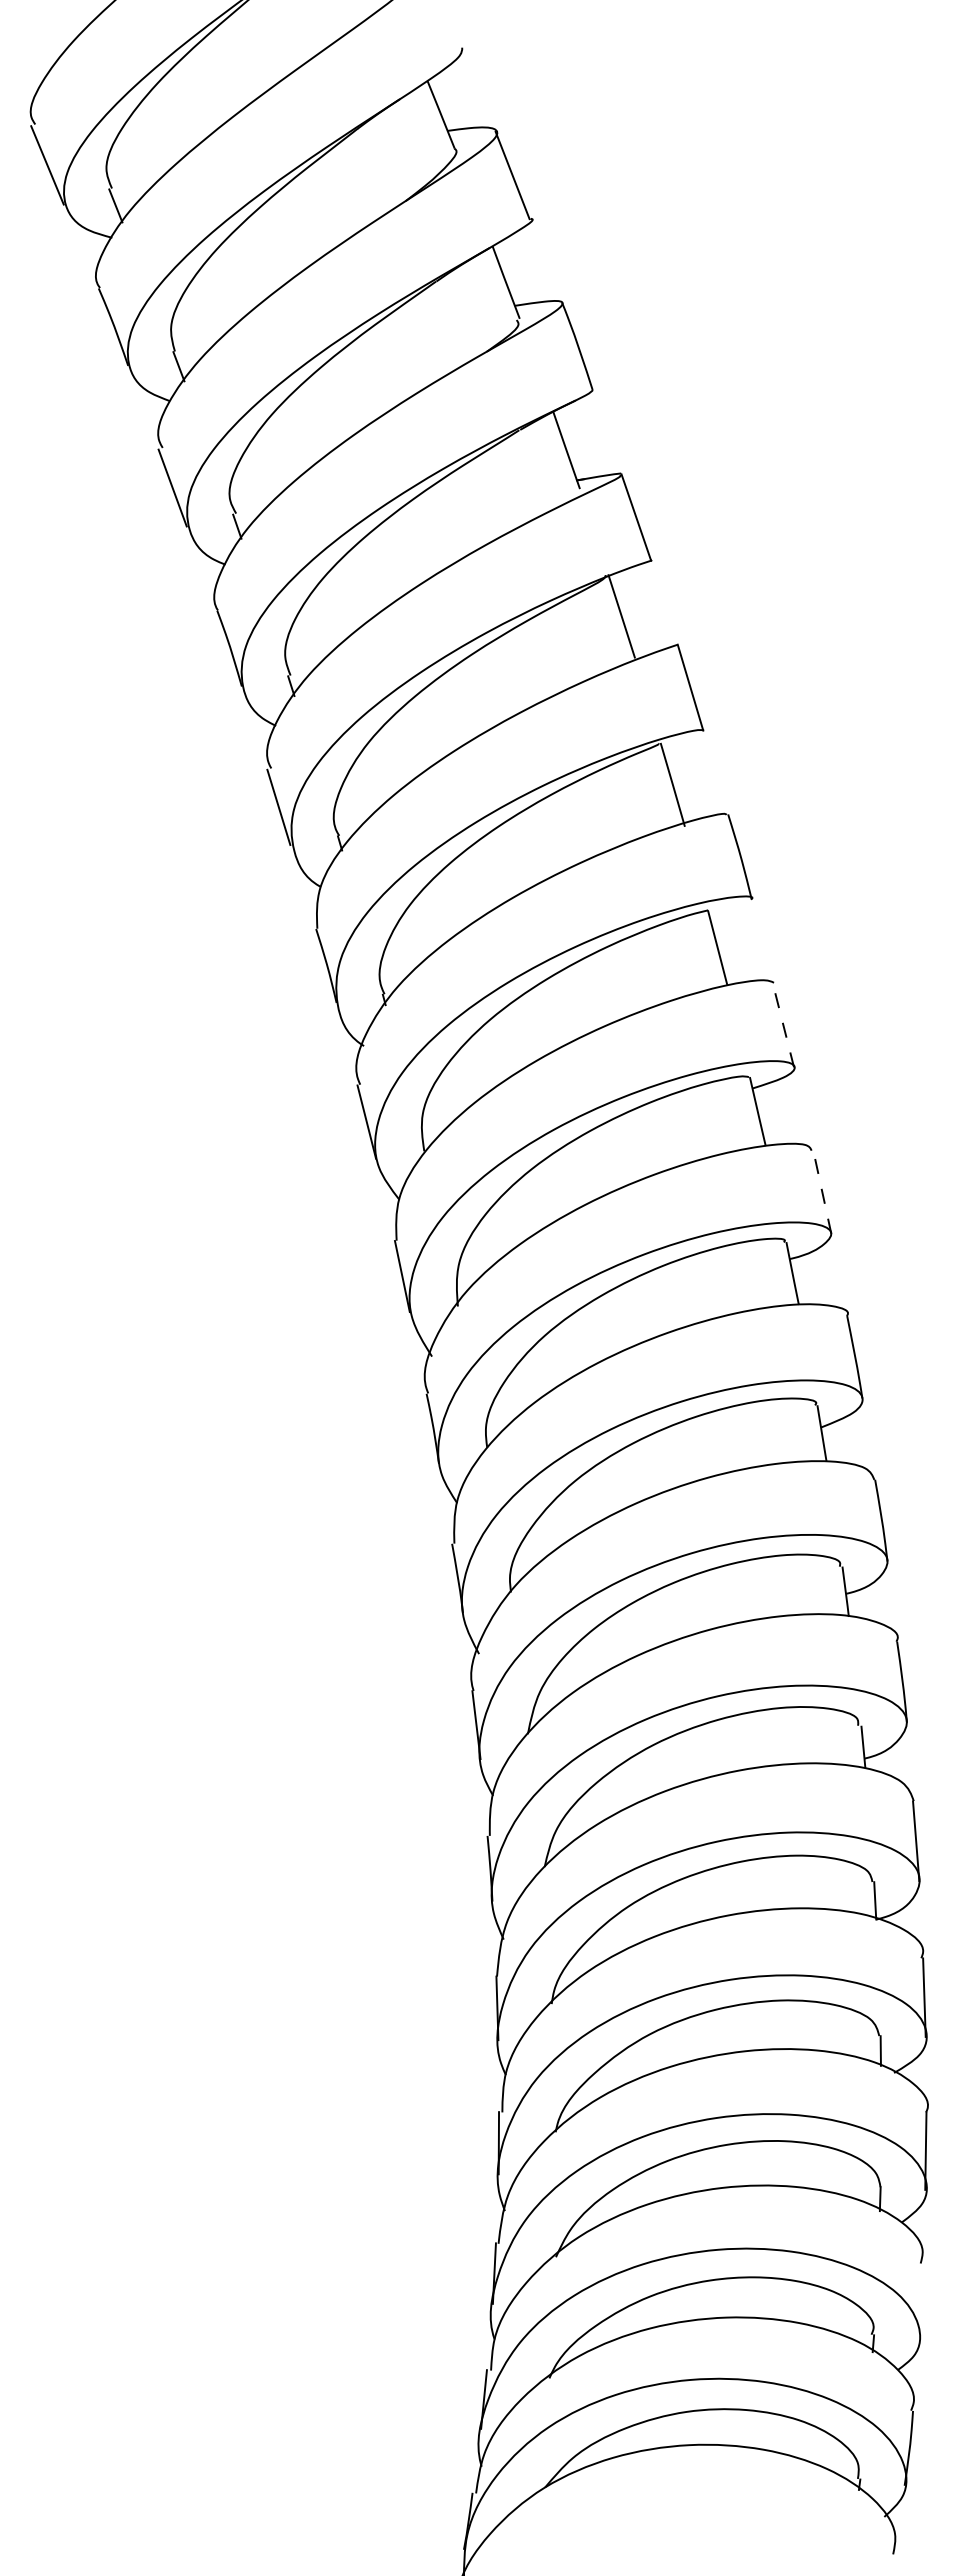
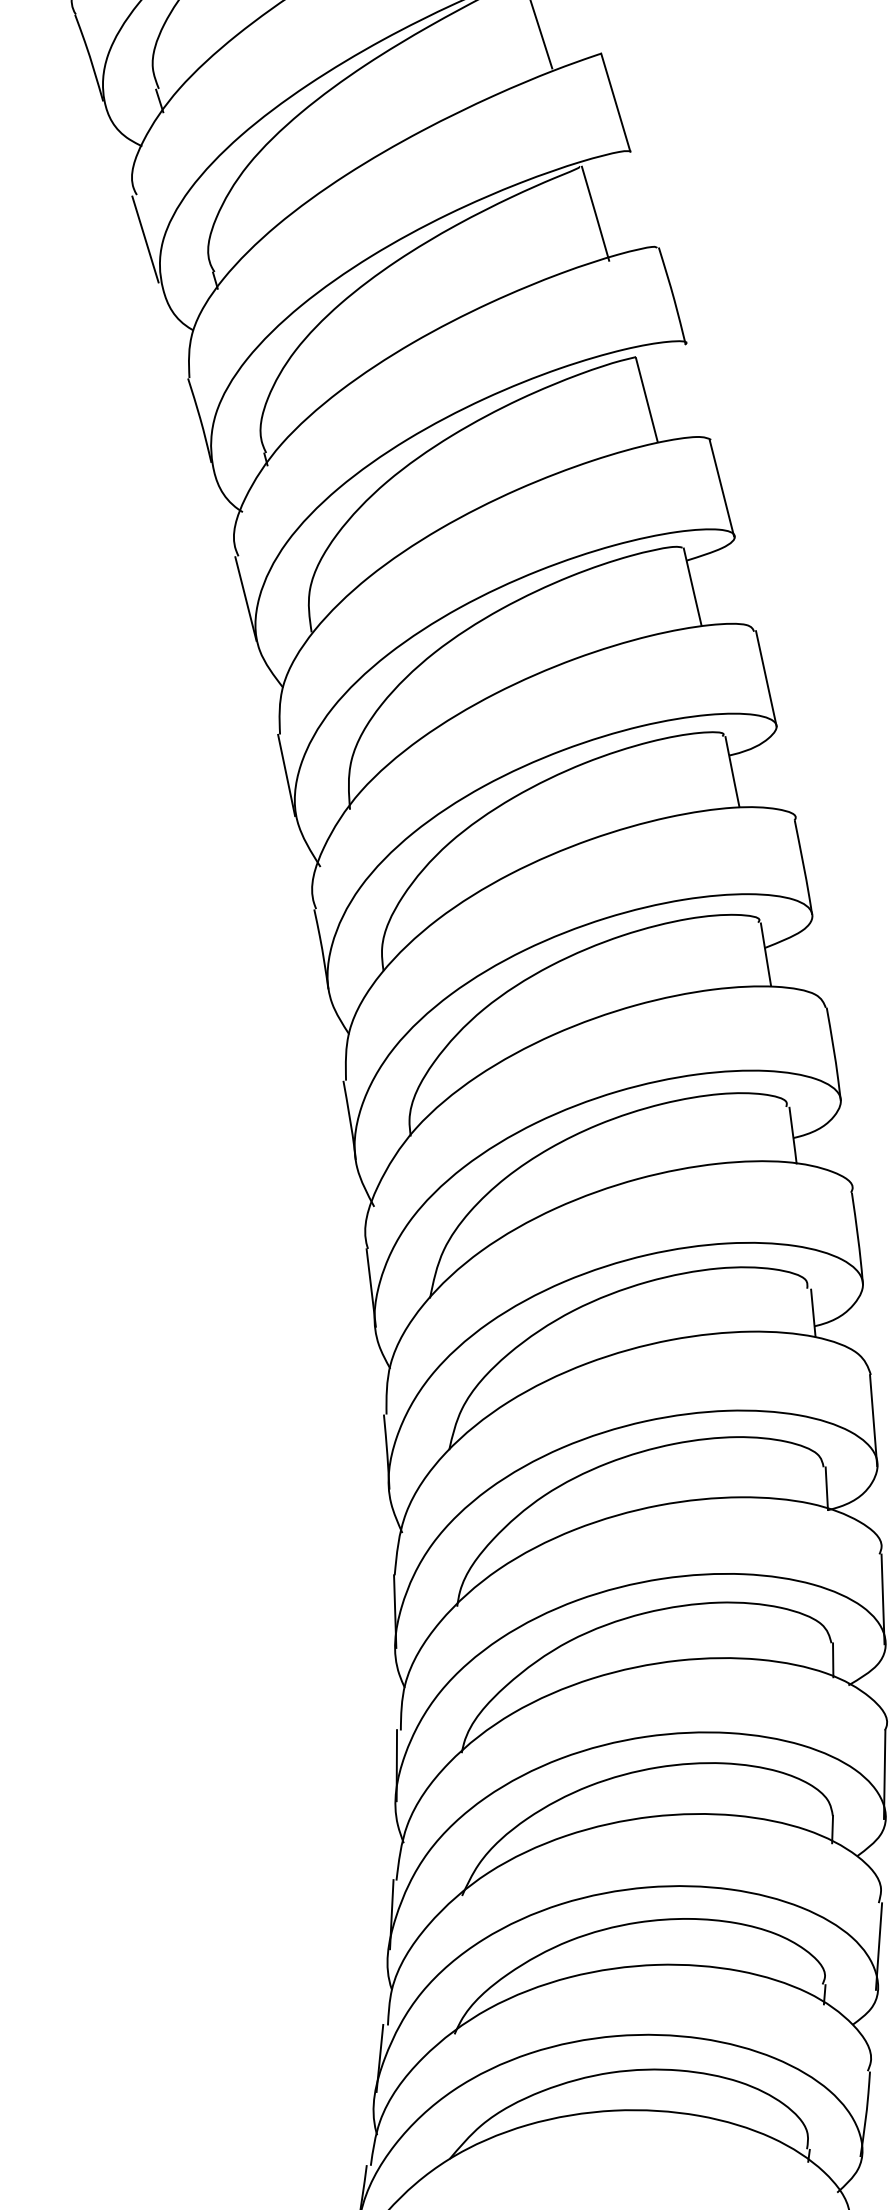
line: (783, 1024) -> (722, 487), dashed -> solid
line: (822, 1191) -> (766, 678), dashed -> solid
line: (920, 2301) -> (878, 1946), added

